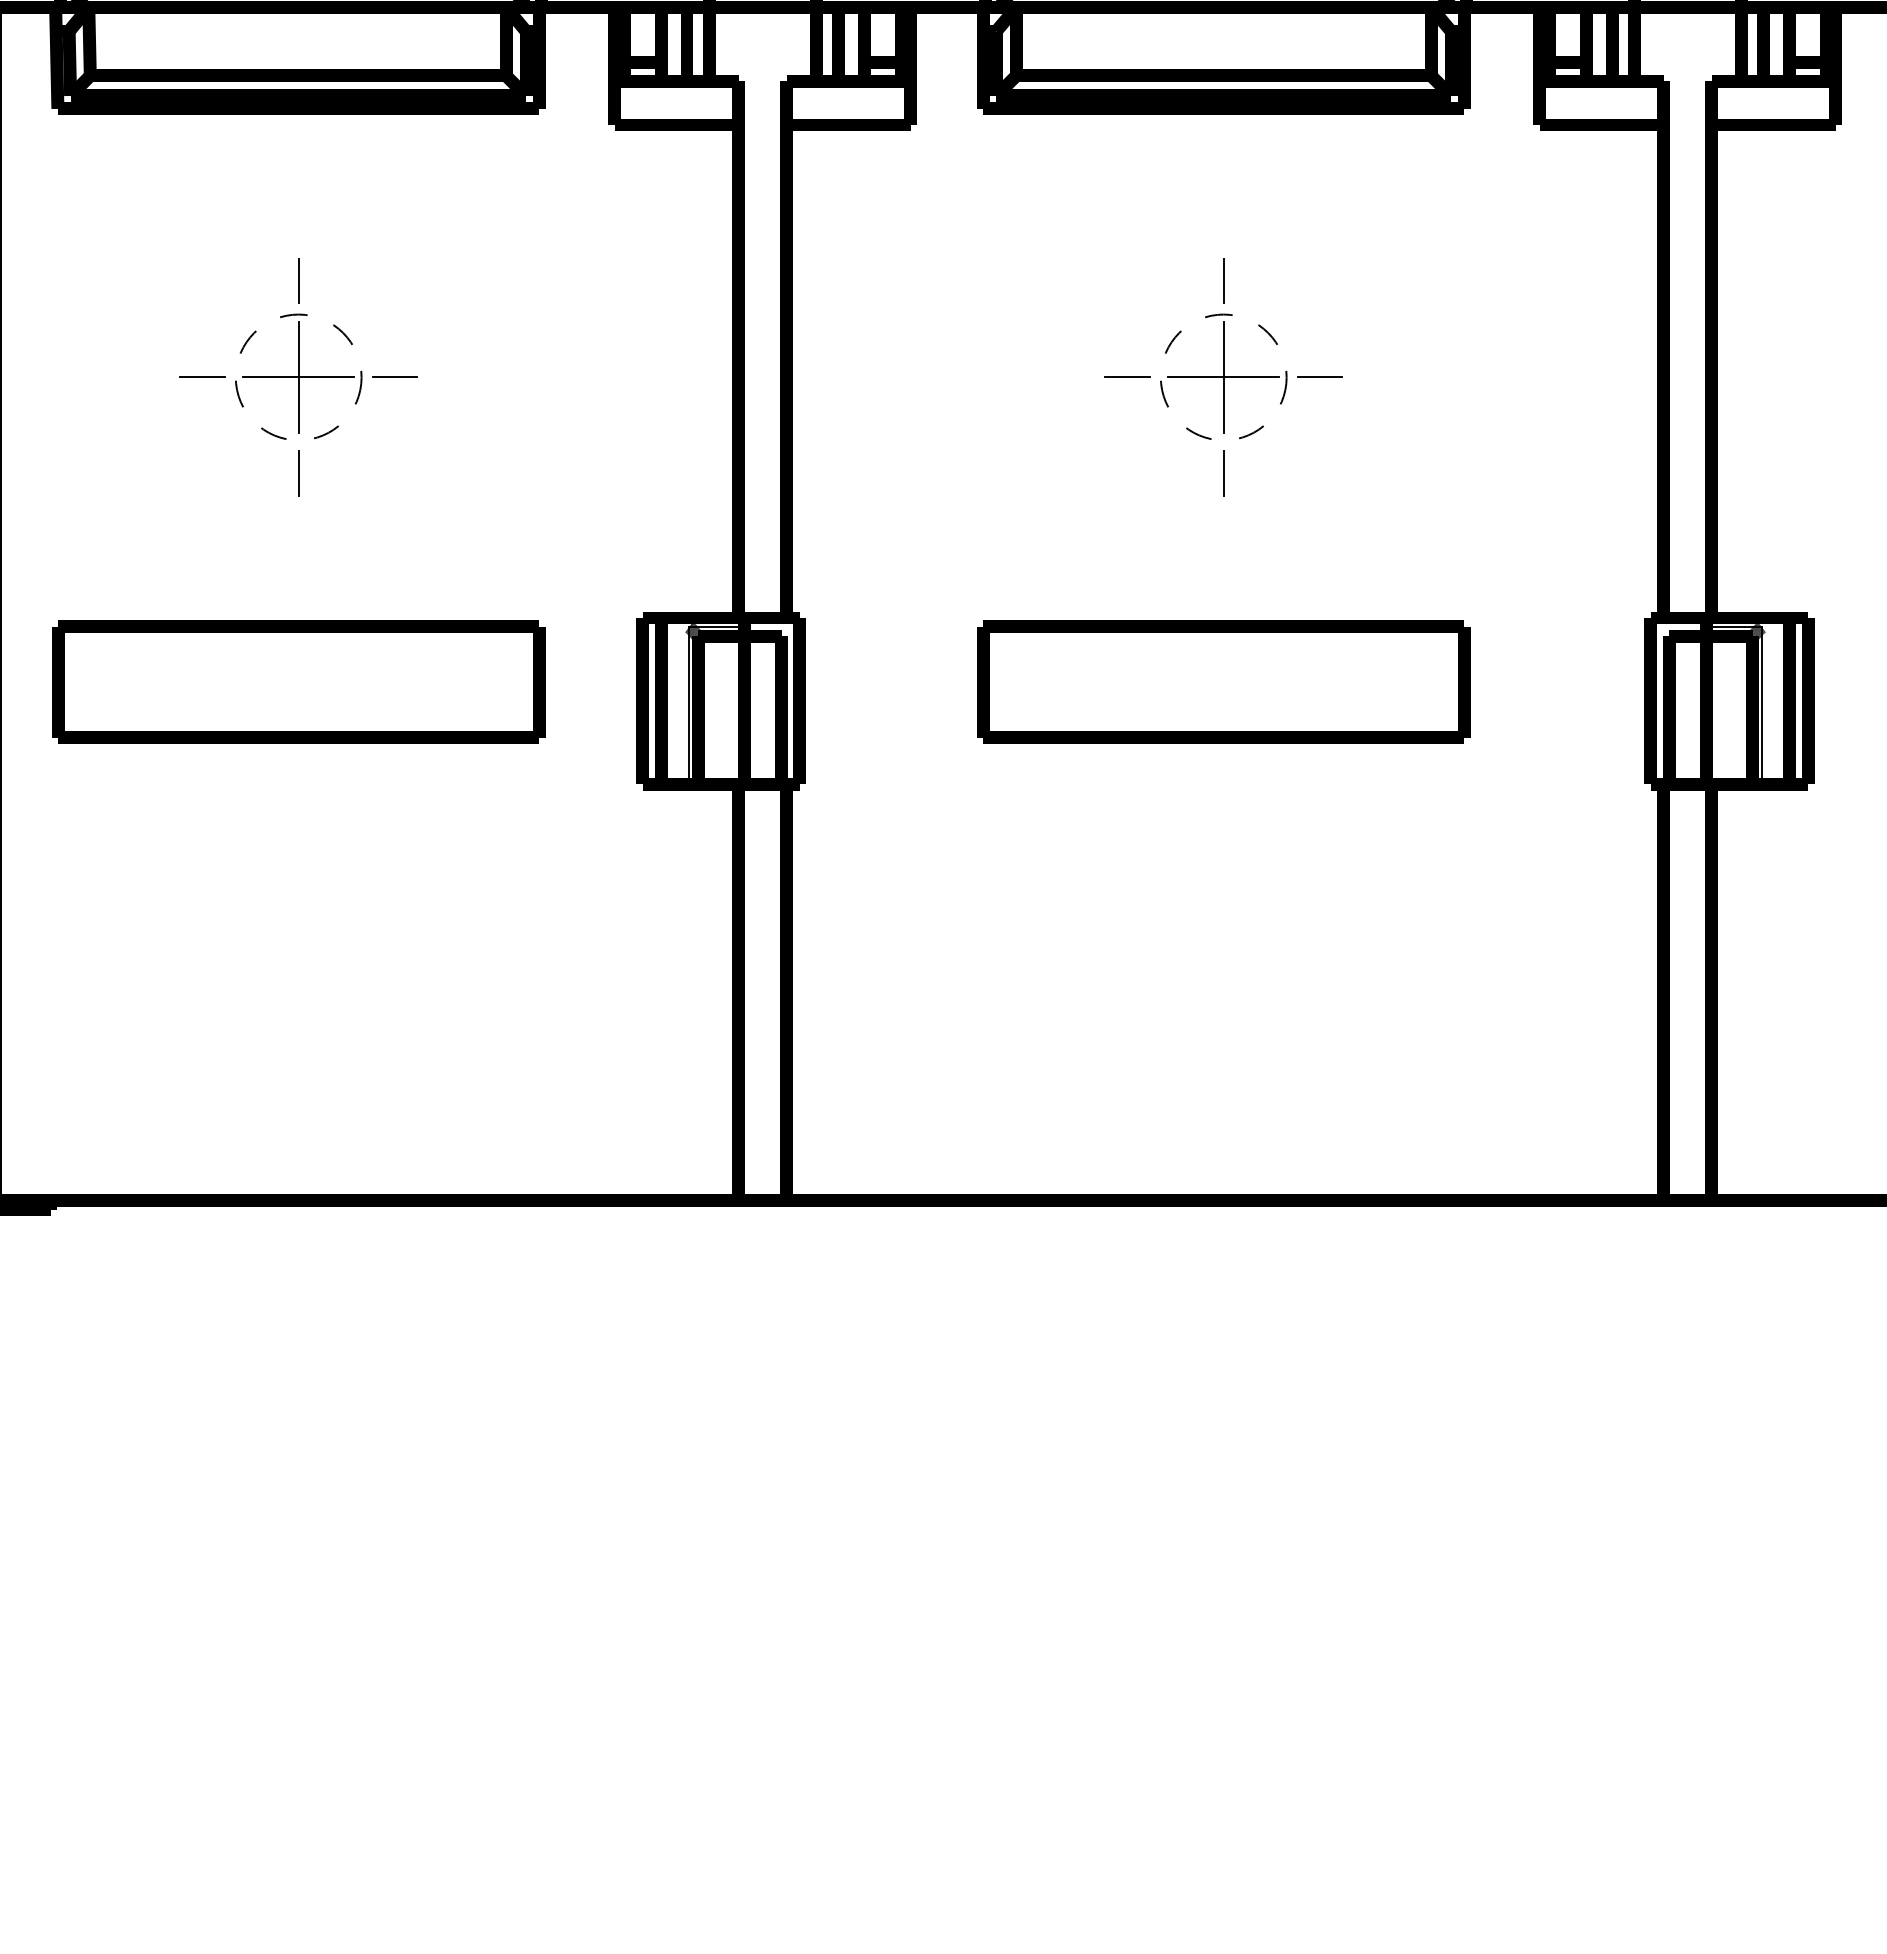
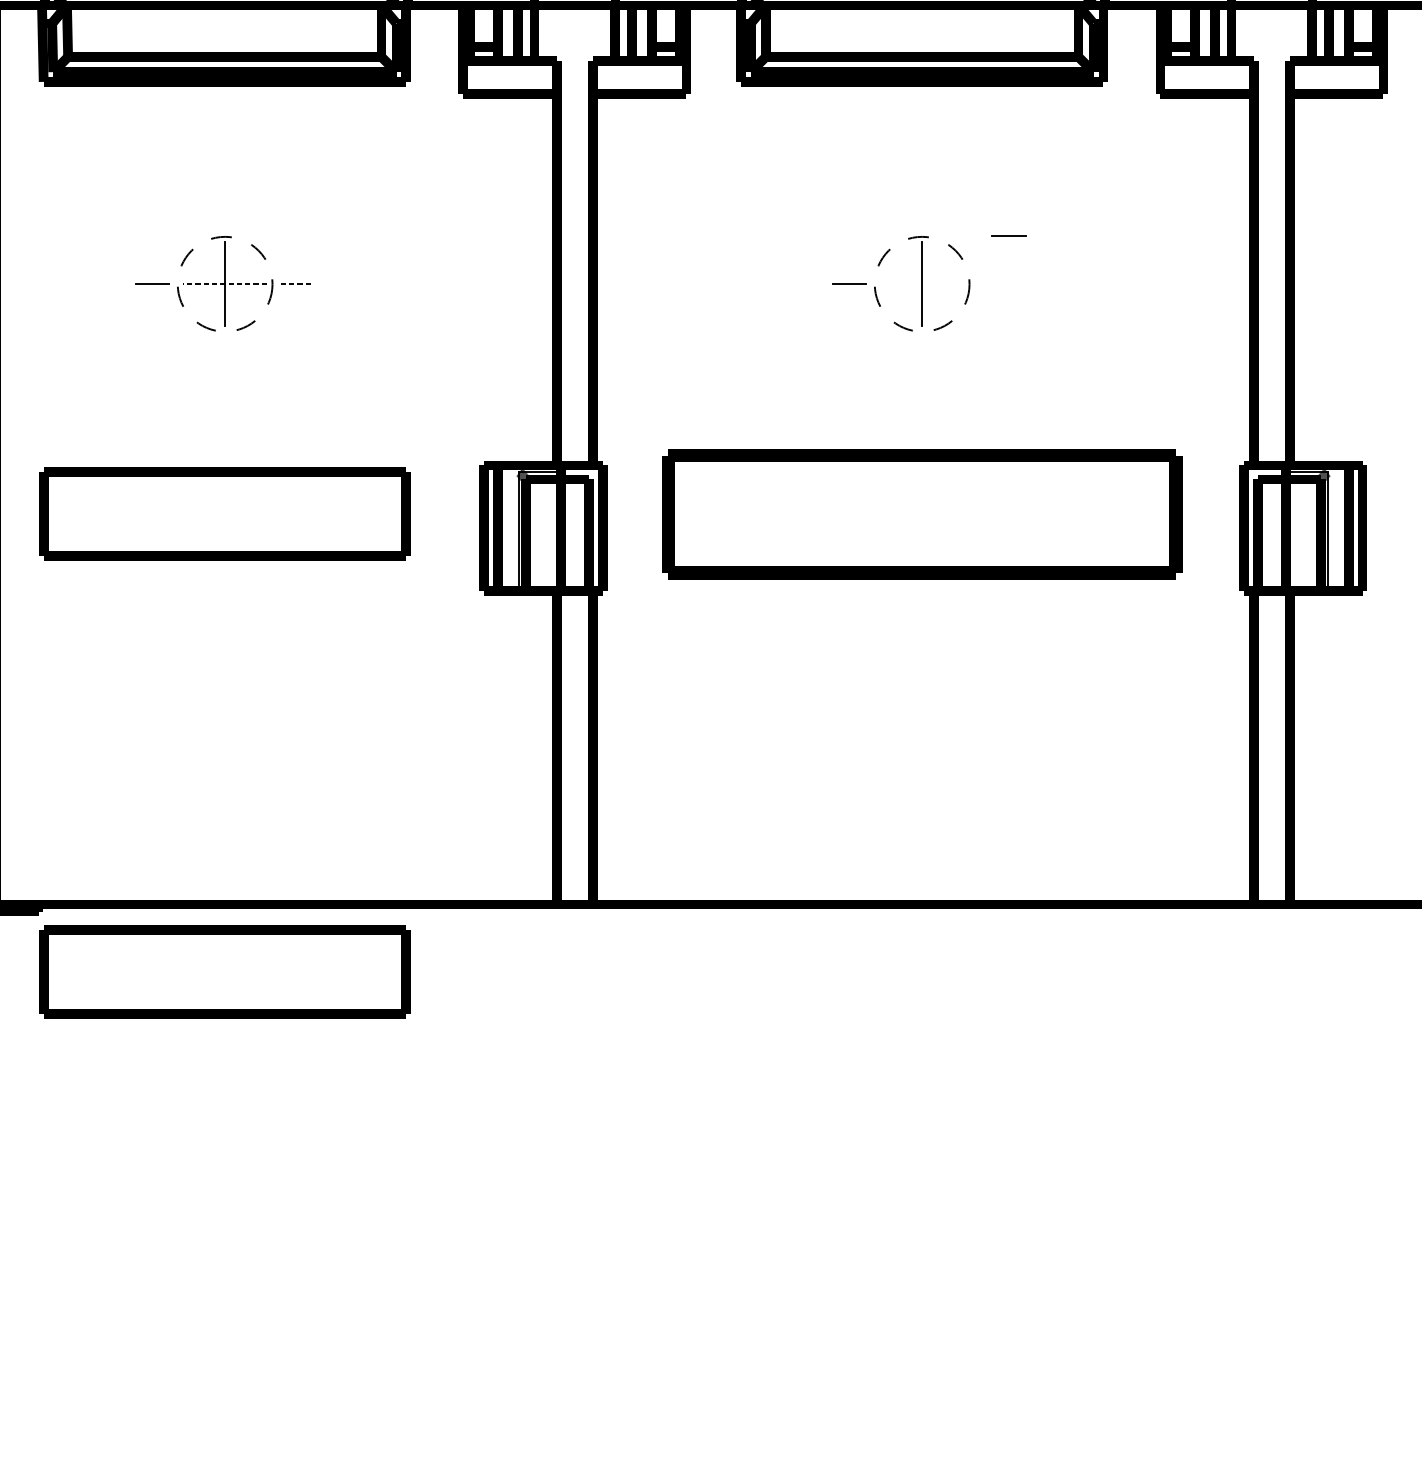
line: (298, 281) -> (224, 211), removed
line: (1223, 281) -> (921, 211), removed
line: (1319, 376) -> (1008, 235), moved
line: (298, 377) -> (224, 284), solid -> dashed
line: (395, 377) -> (298, 284), solid -> dashed
line: (1223, 377) -> (921, 284), removed
line: (298, 473) -> (224, 356), removed
line: (1223, 473) -> (921, 356), removed
part: (1223, 681) -> (921, 513), size x1.4
part: (298, 1289) -> (224, 971), added

